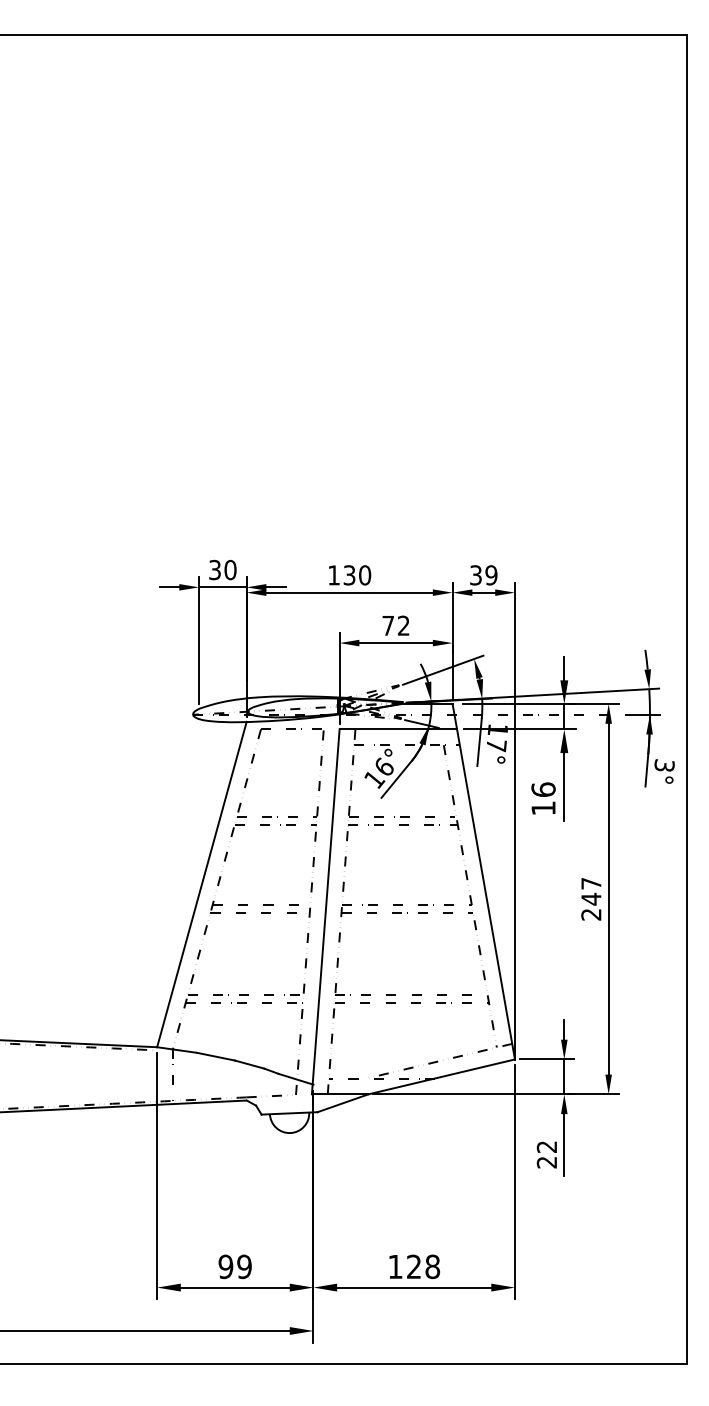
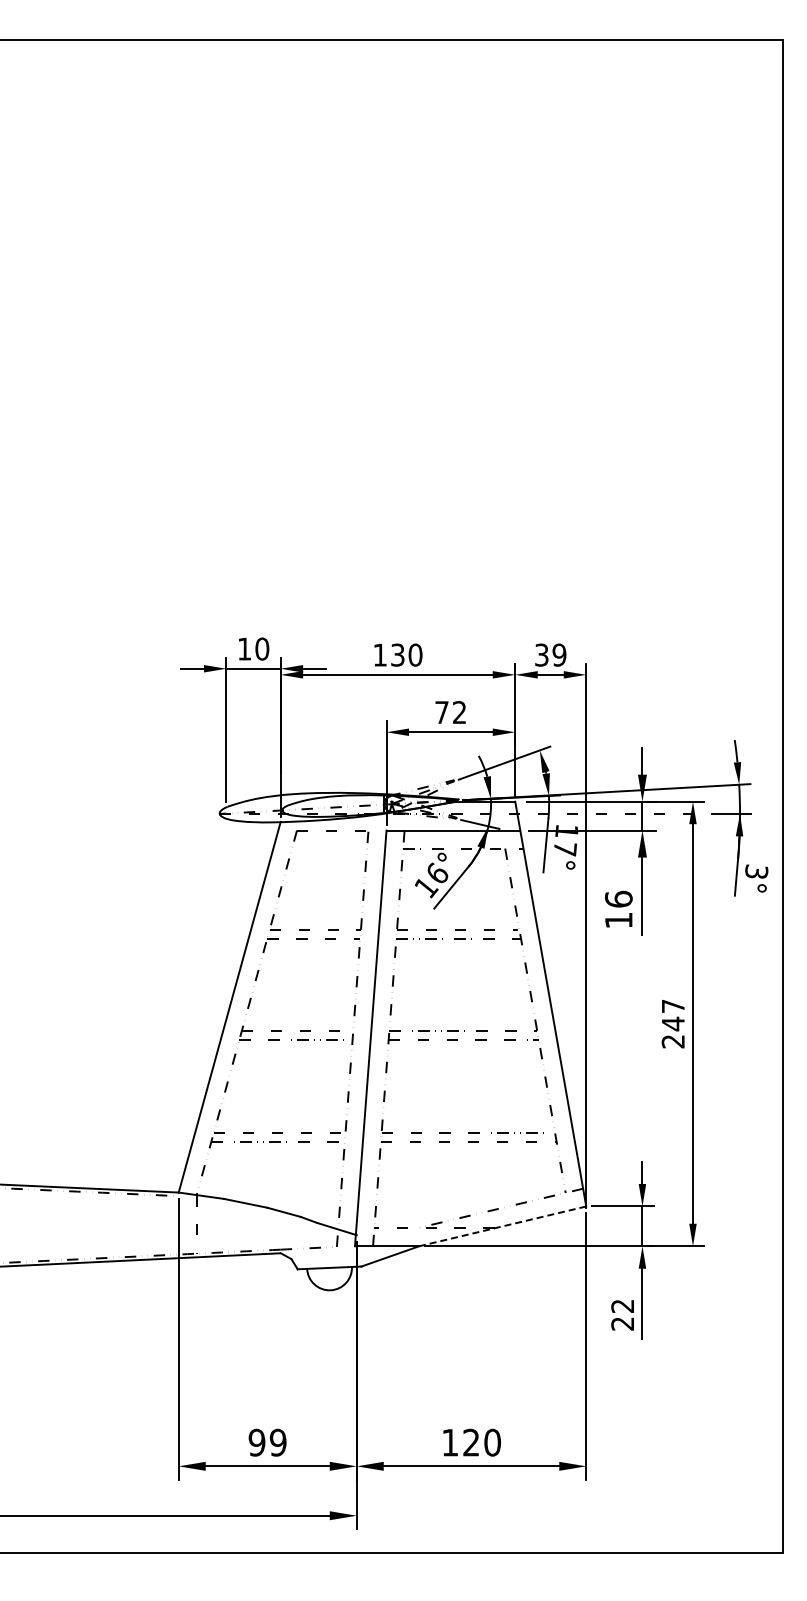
text: (214, 569) -> (244, 648), 30 -> 10
line: (441, 1077) -> (502, 1226), solid -> dashed
text: (432, 1266) -> (492, 1442), 128 -> 120

